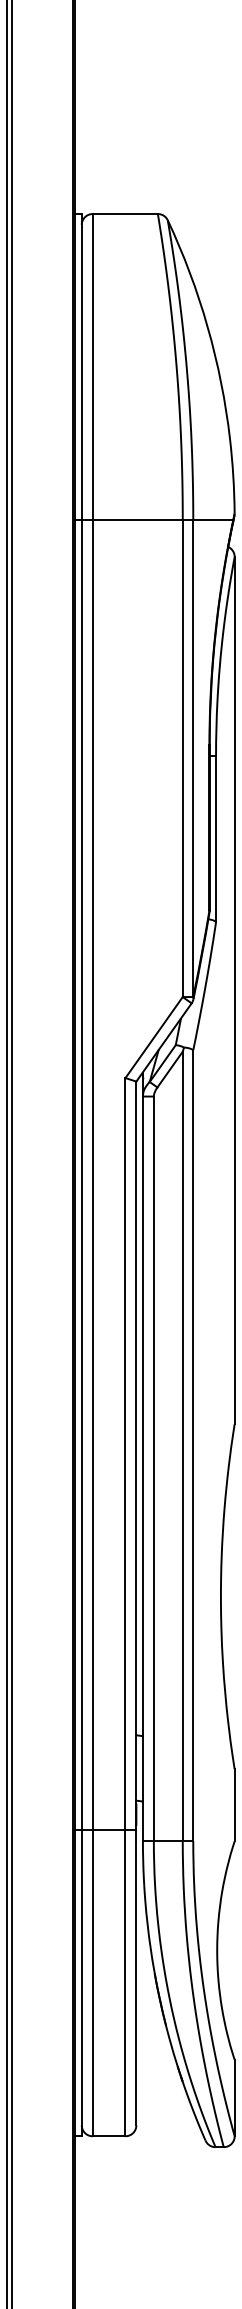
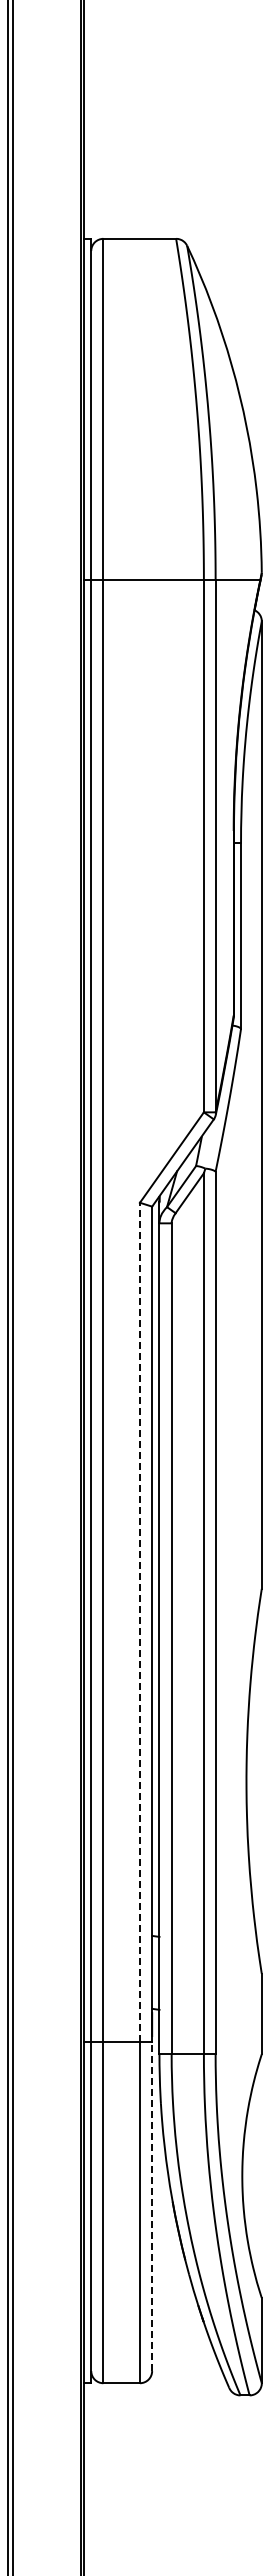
line: (125, 1454) -> (139, 1622), solid -> dashed
line: (136, 1977) -> (152, 2206), solid -> dashed

